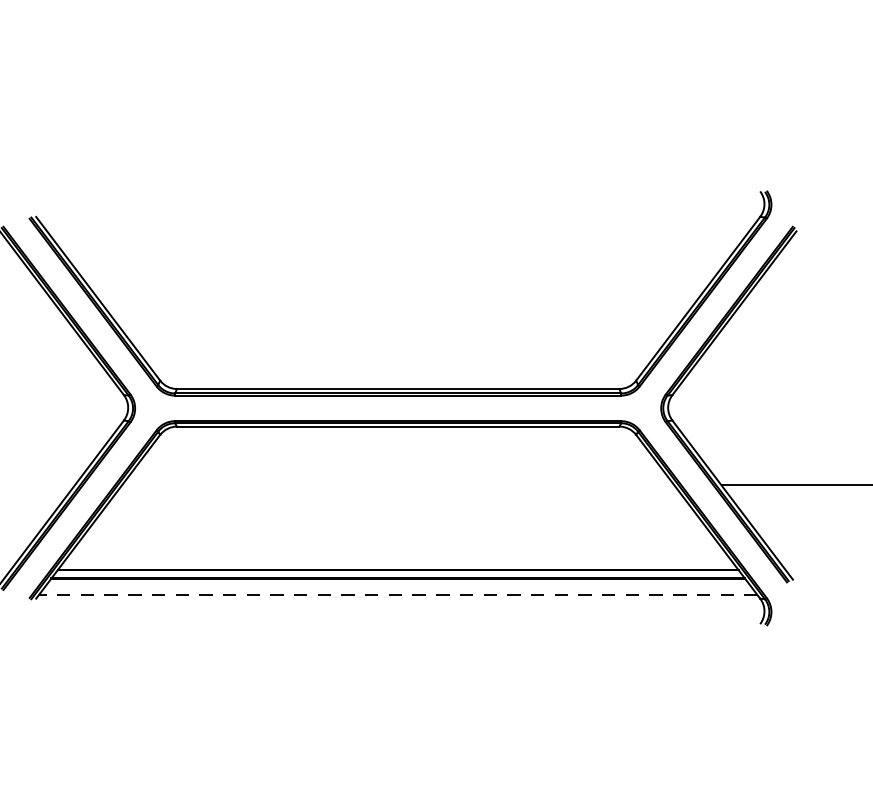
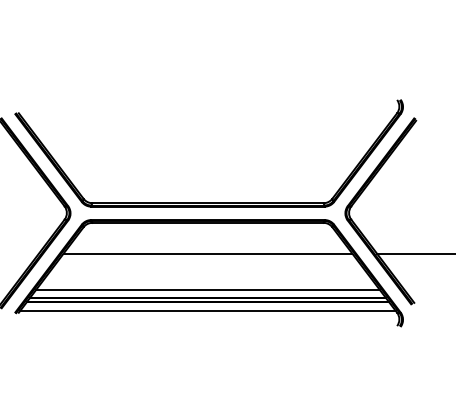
line: (397, 485) -> (207, 253), added
line: (397, 554) -> (207, 289), added
line: (397, 596) -> (207, 311), dashed -> solid

